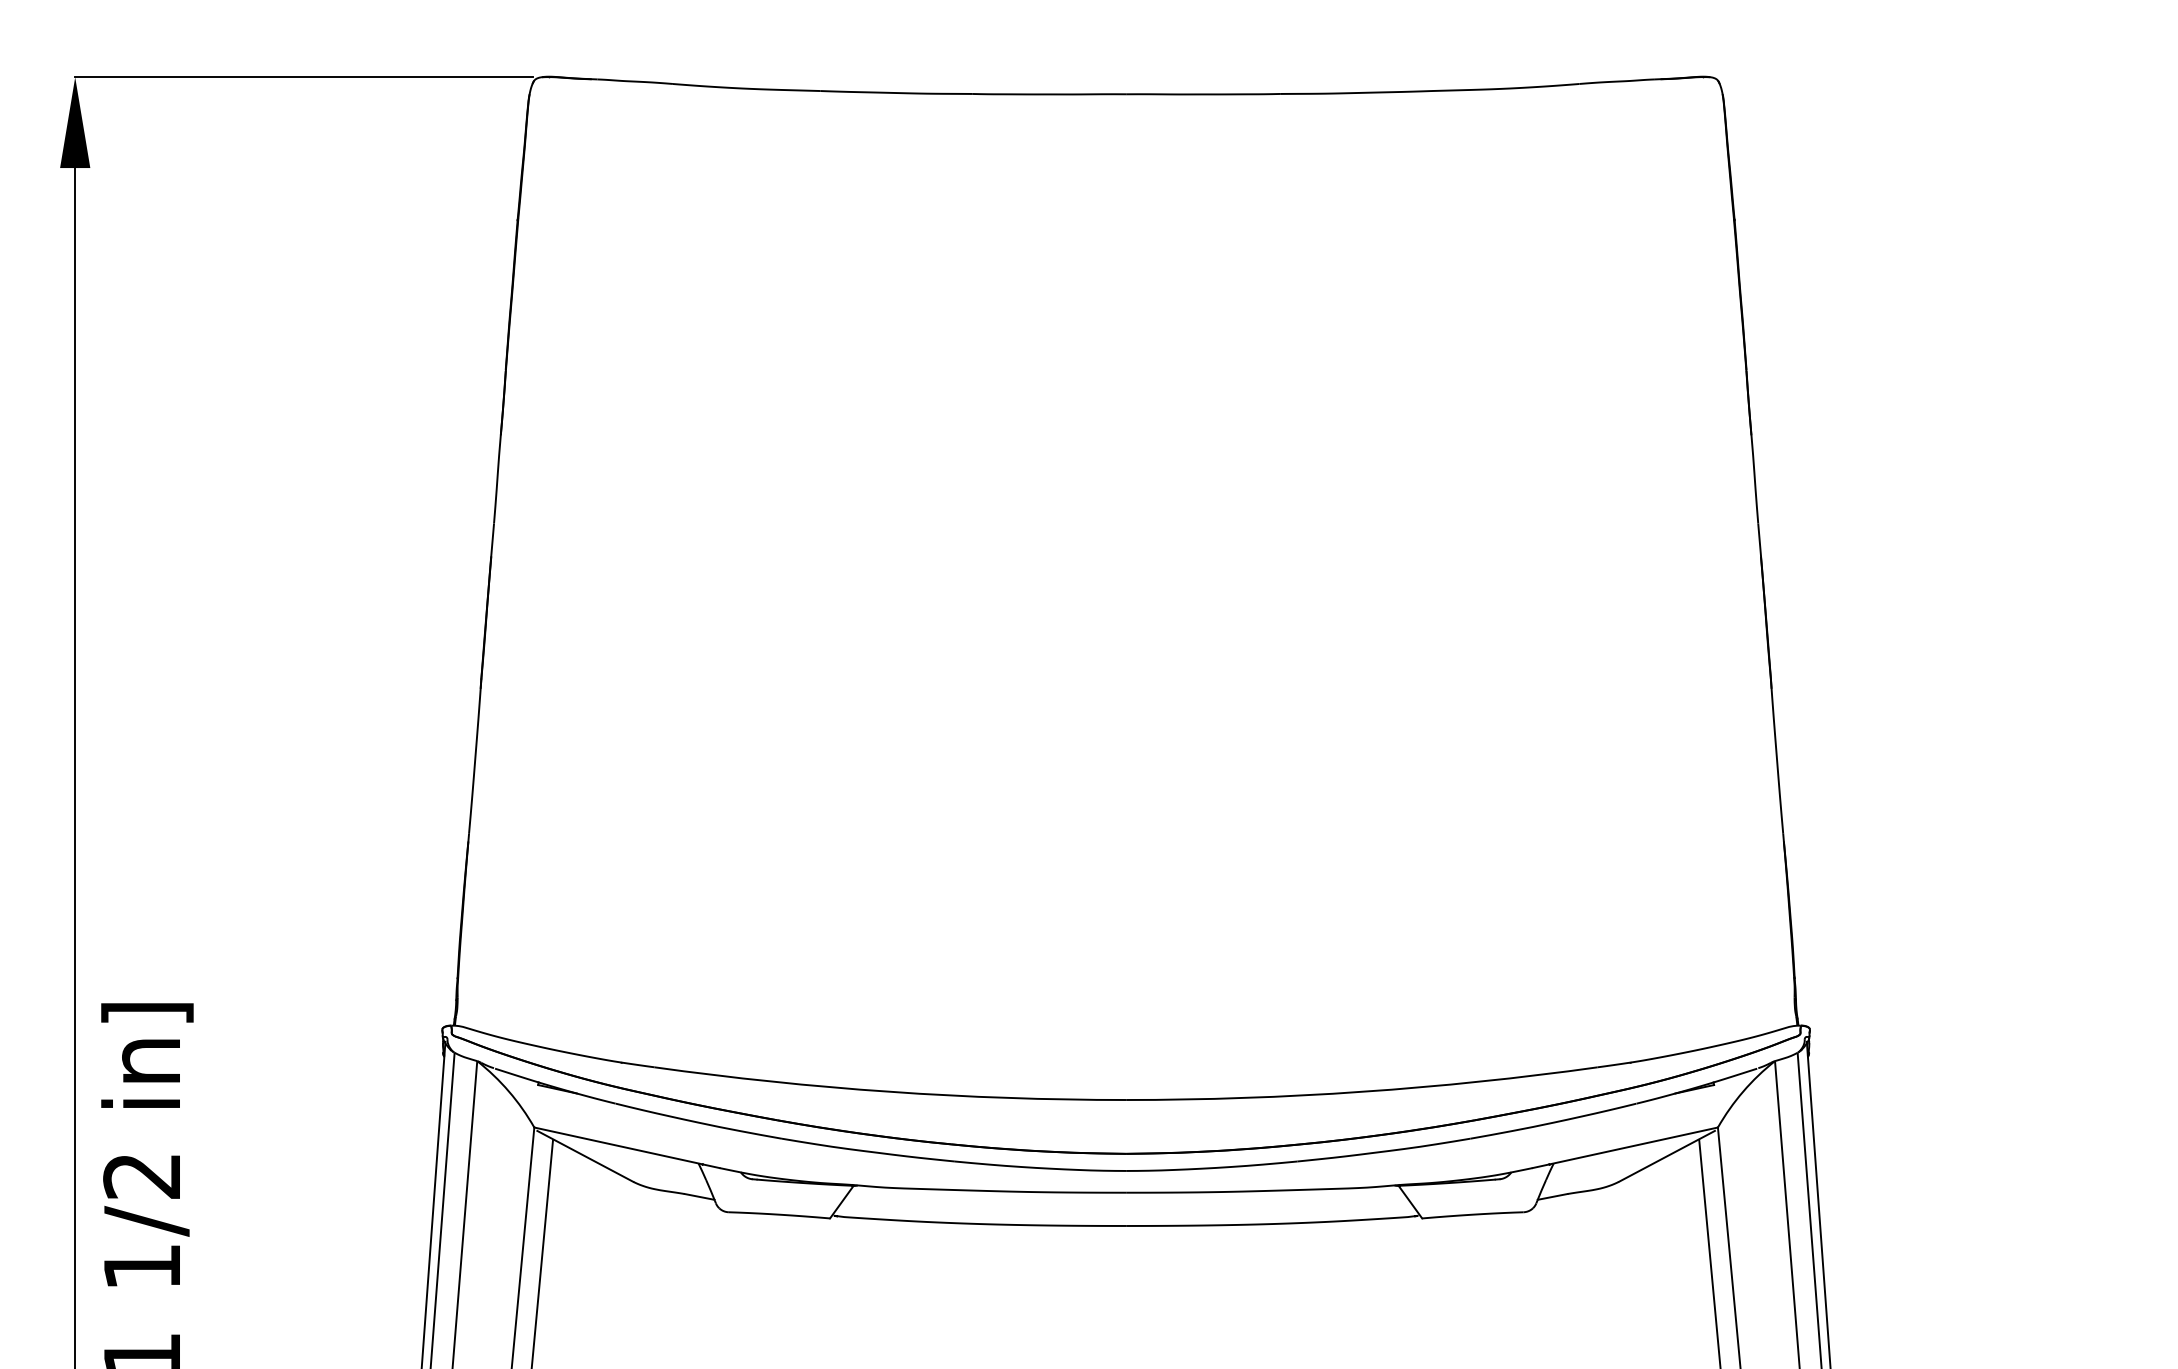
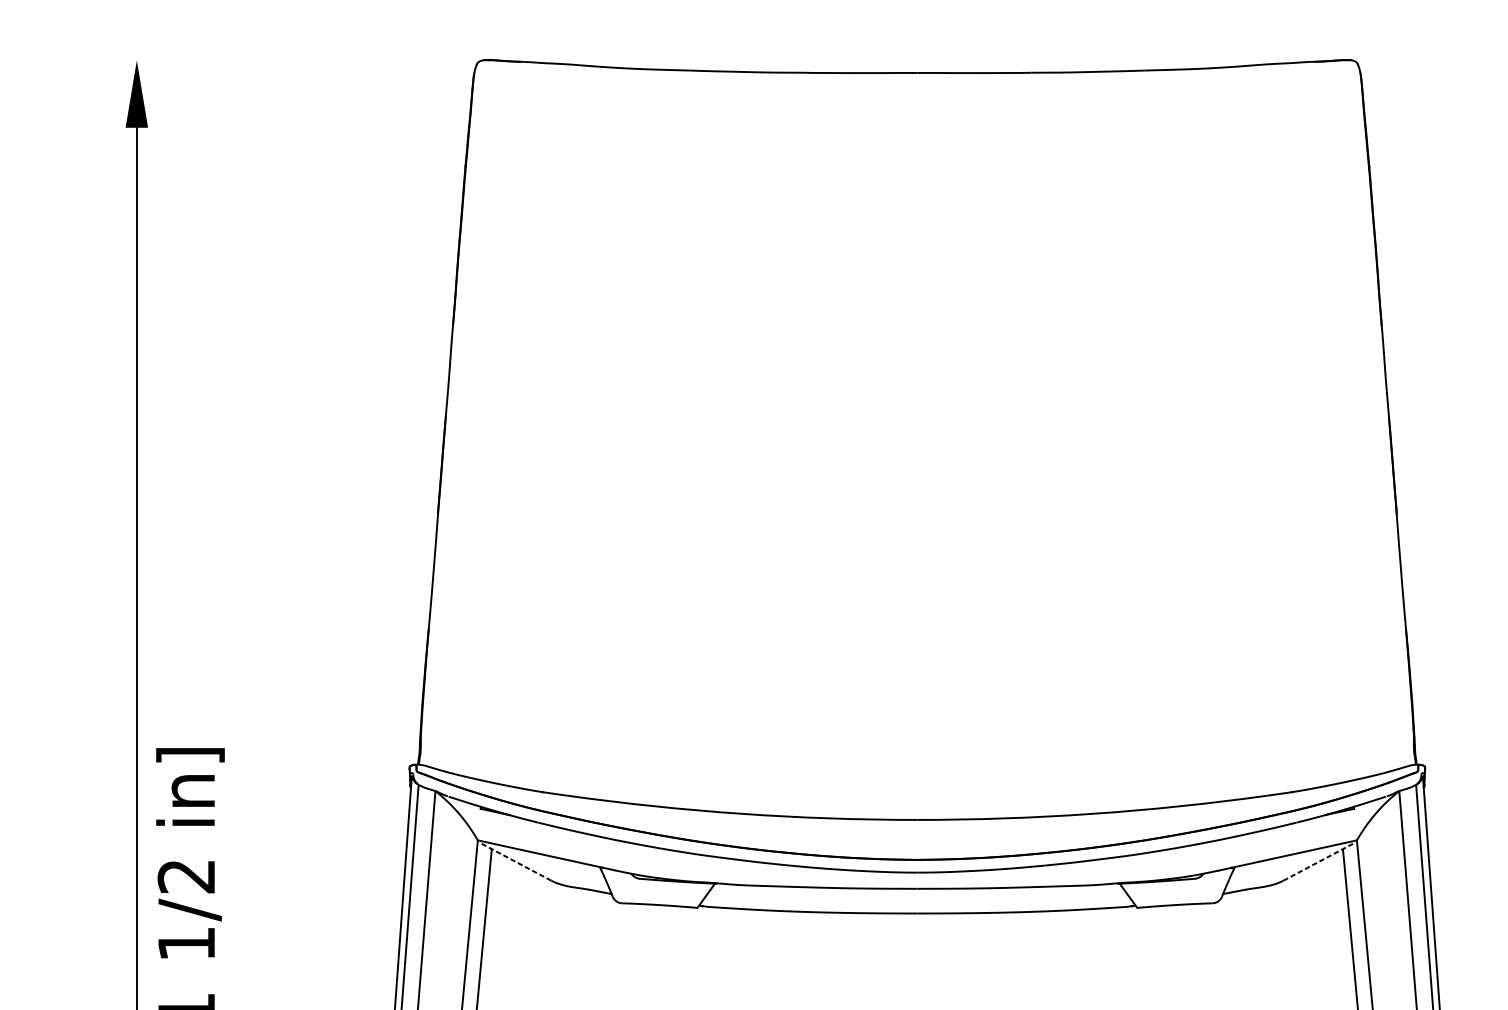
line: (303, 77) -> (306, 60), removed
line: (584, 1156) -> (515, 861), solid -> dashed
line: (1667, 1156) -> (1319, 861), solid -> dashed

